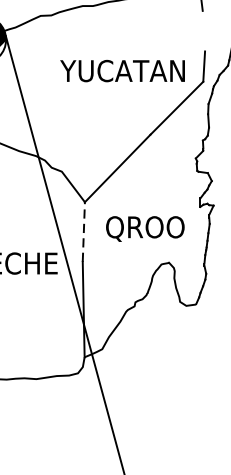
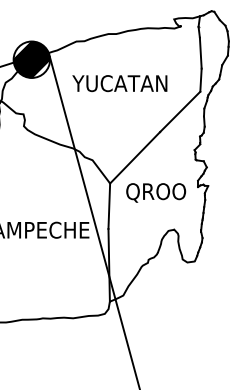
line: (203, 30) -> (200, 52), added
text: (122, 70) -> (119, 83), moved
text: (145, 228) -> (156, 192), moved
line: (84, 232) -> (109, 206), dashed -> solid

